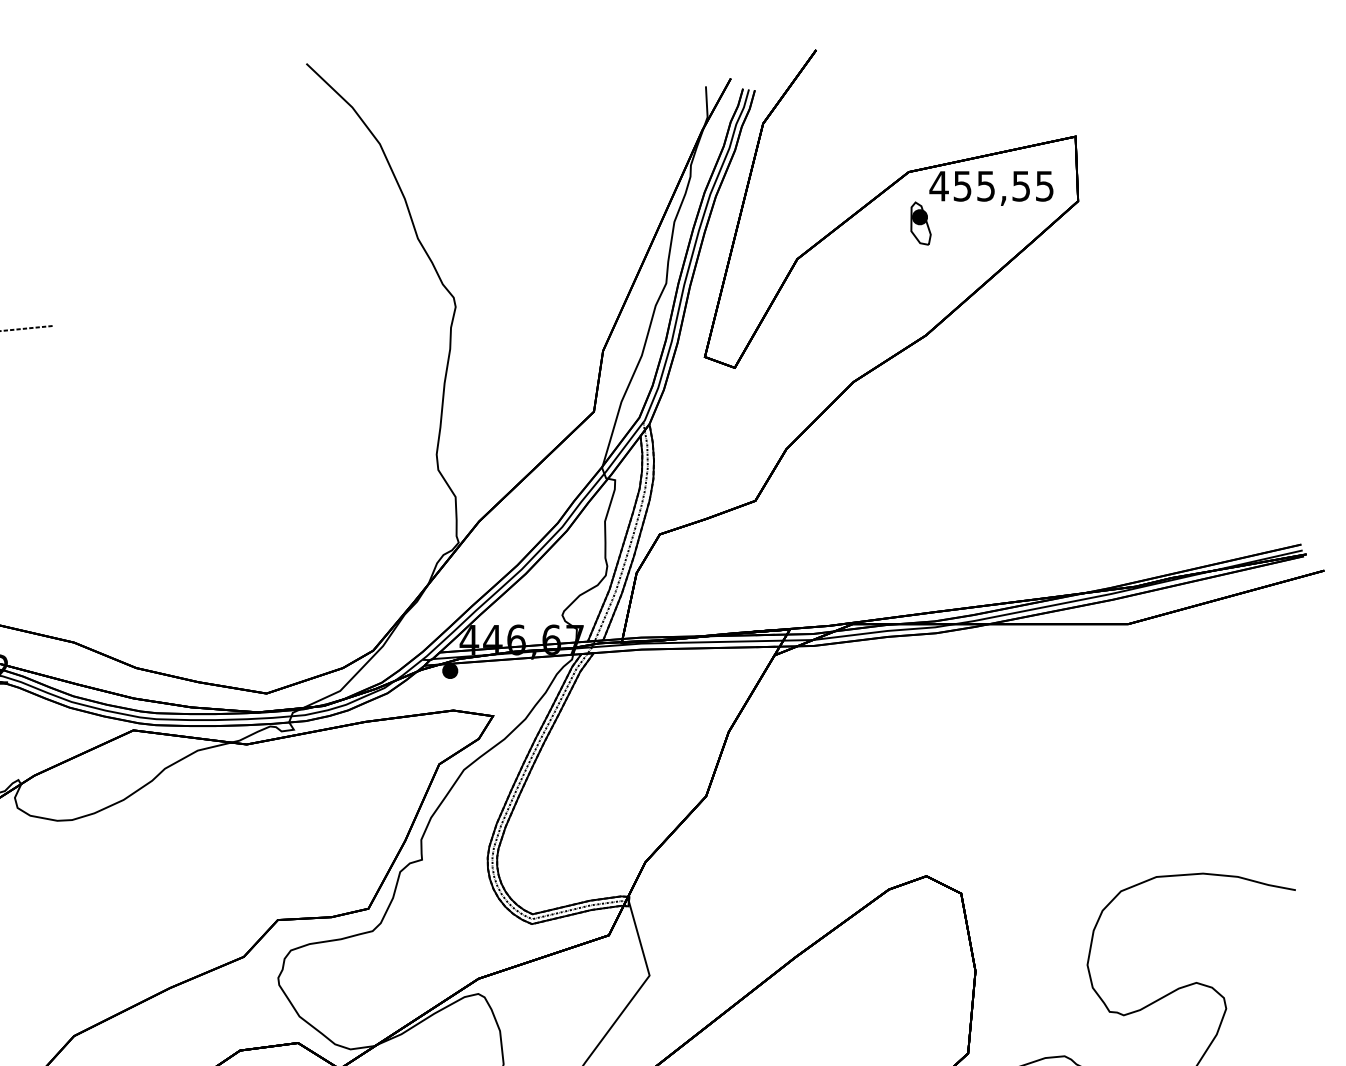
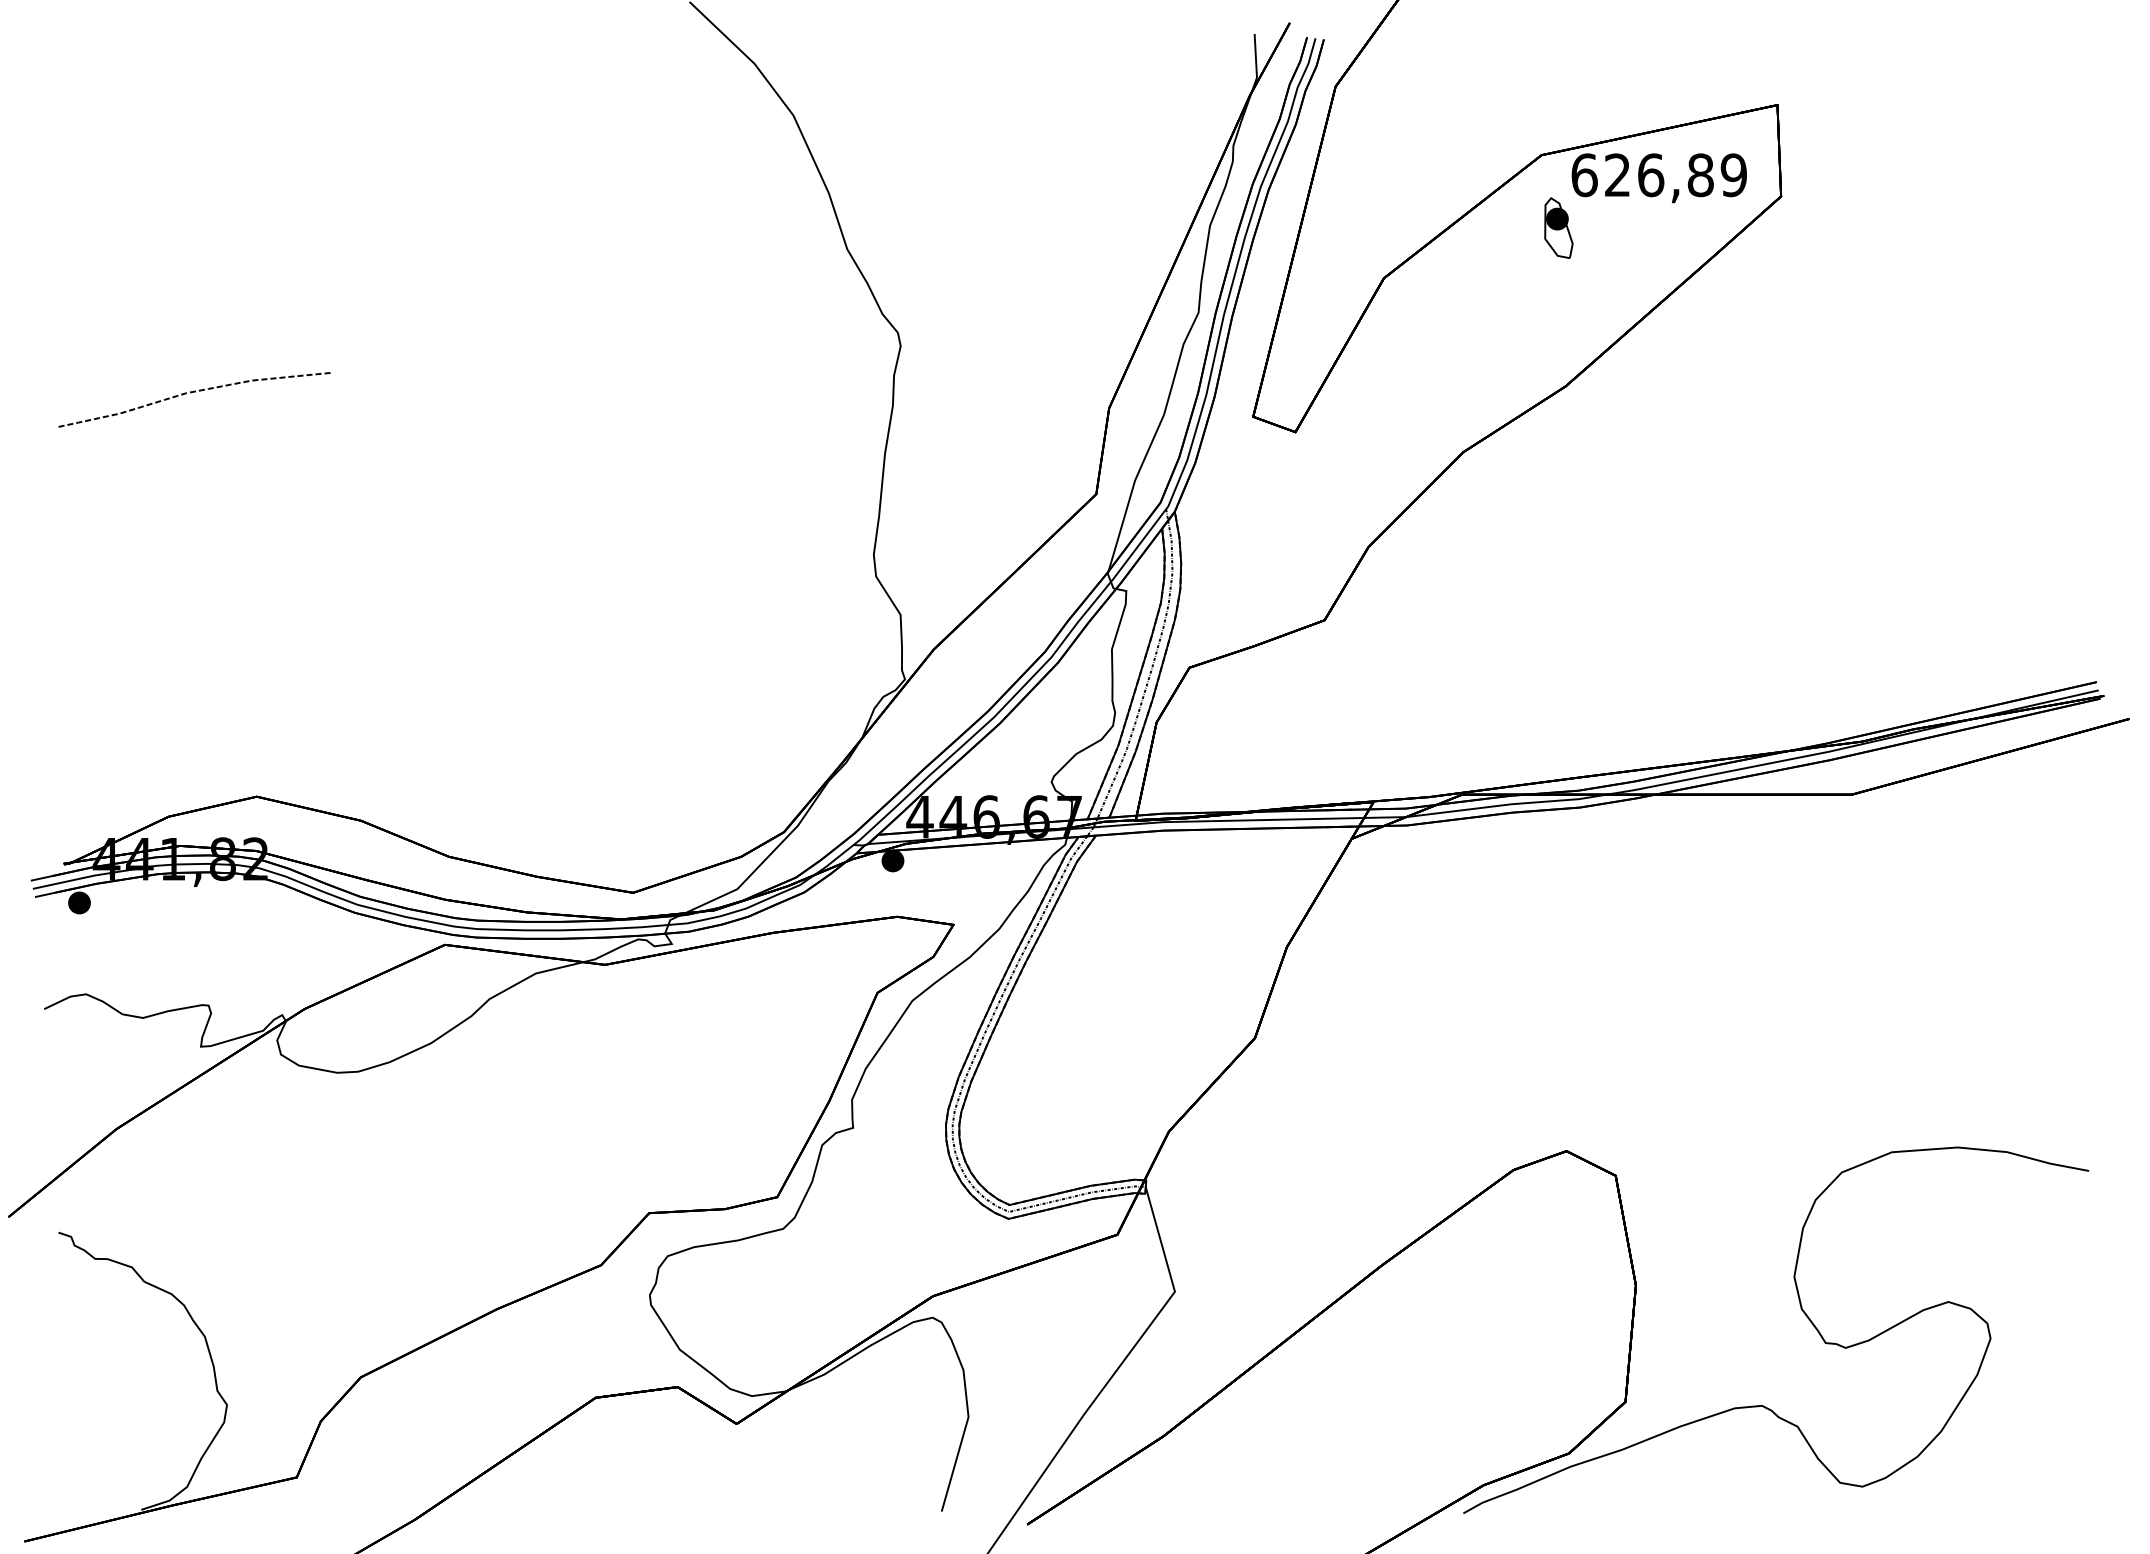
text: (991, 186) -> (1658, 175), 455,55 -> 626,89

